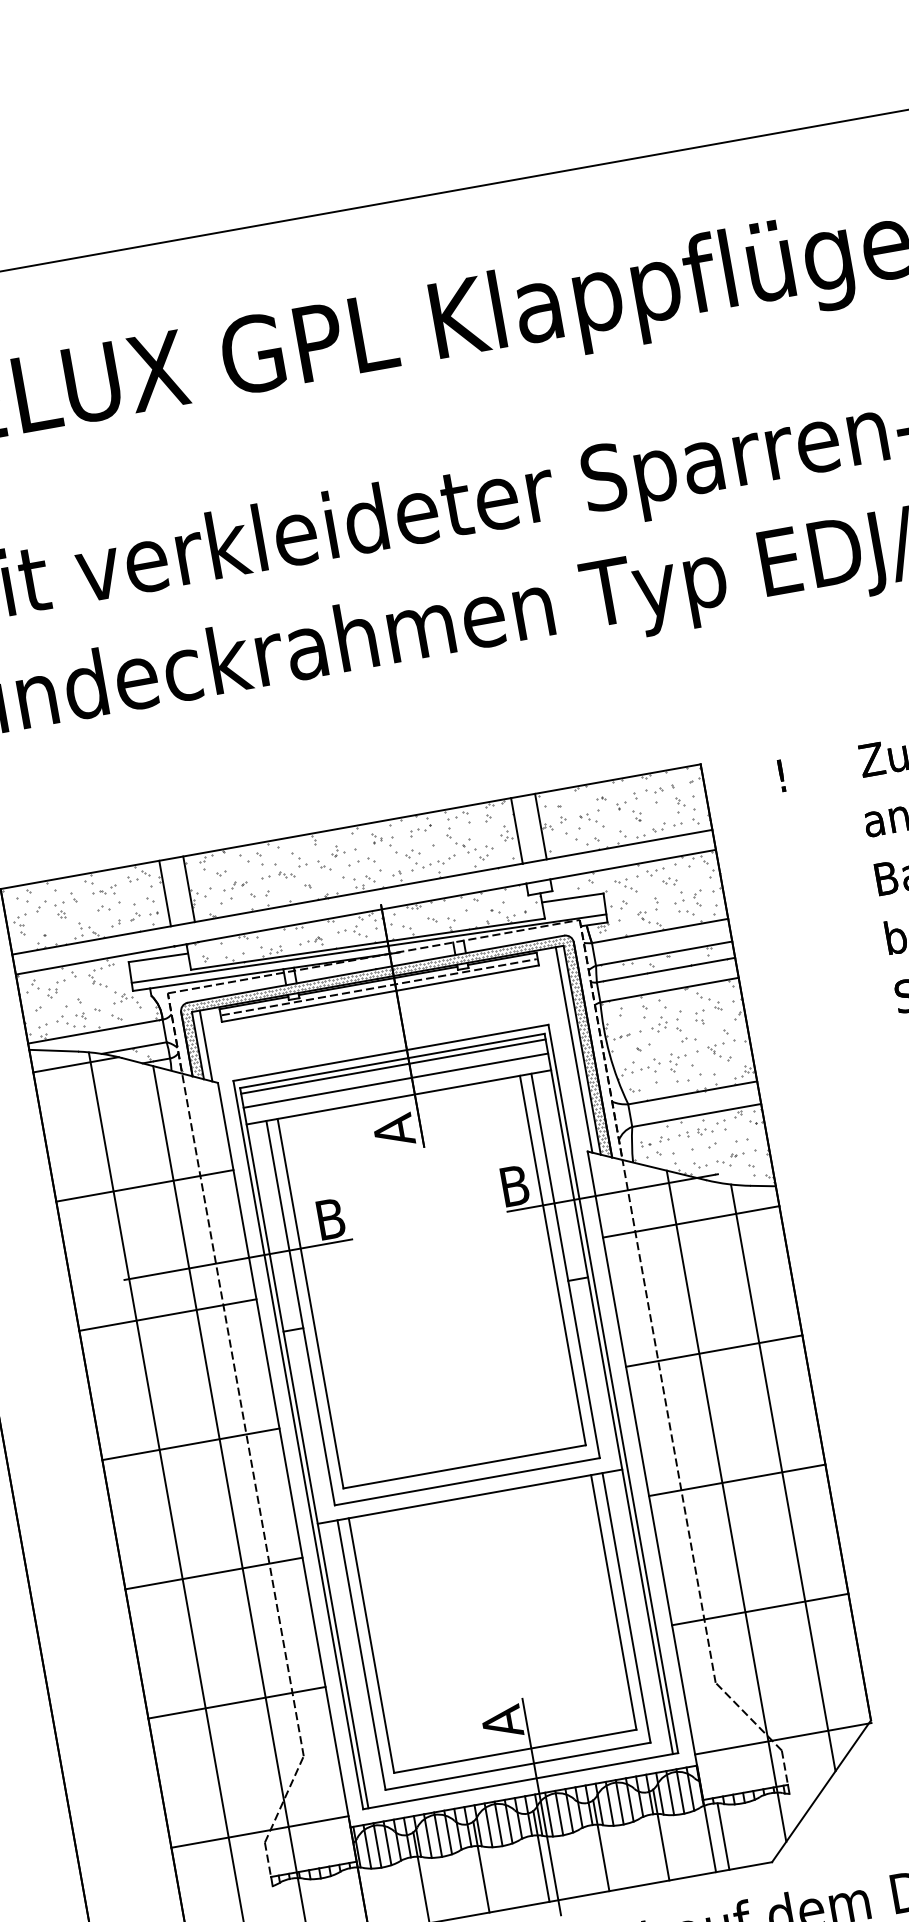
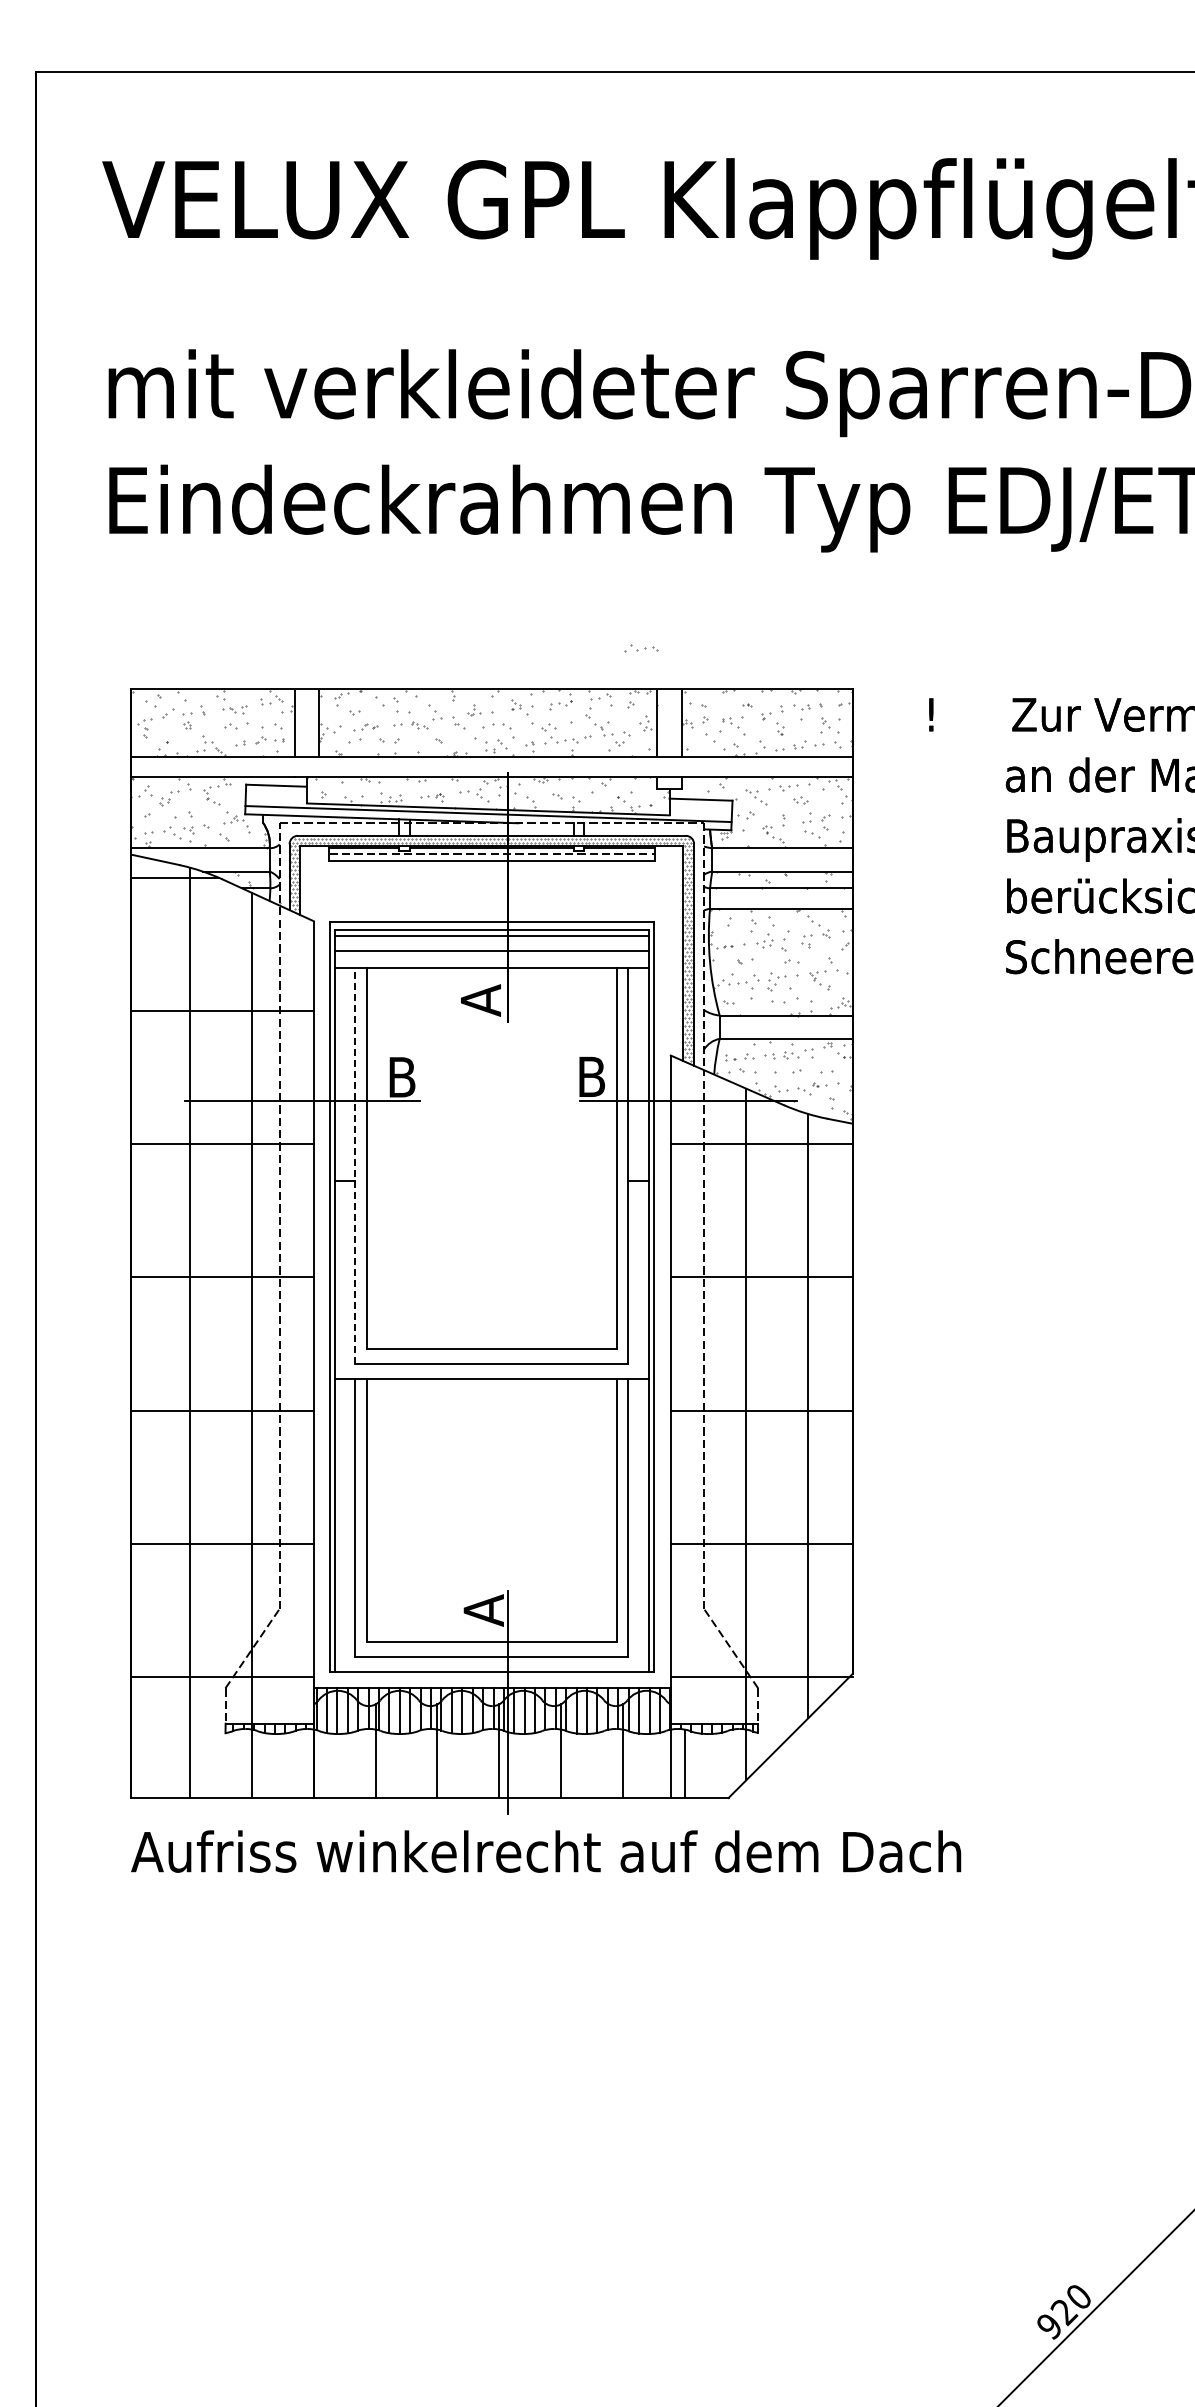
part: (488, 761) -> (641, 648), added
line: (205, 1045) -> (308, 881), removed
line: (574, 1049) -> (675, 951), removed
line: (300, 1312) -> (355, 1165), solid -> dashed

